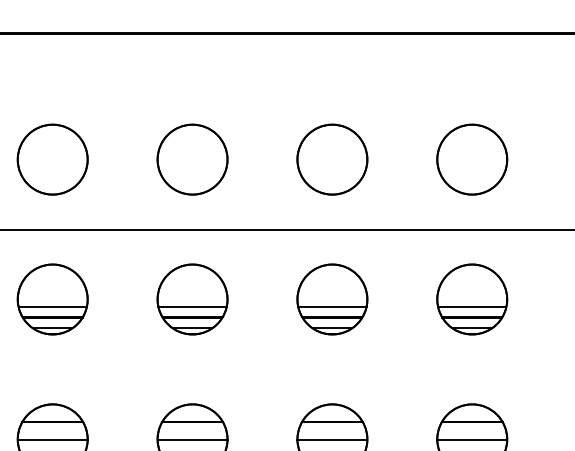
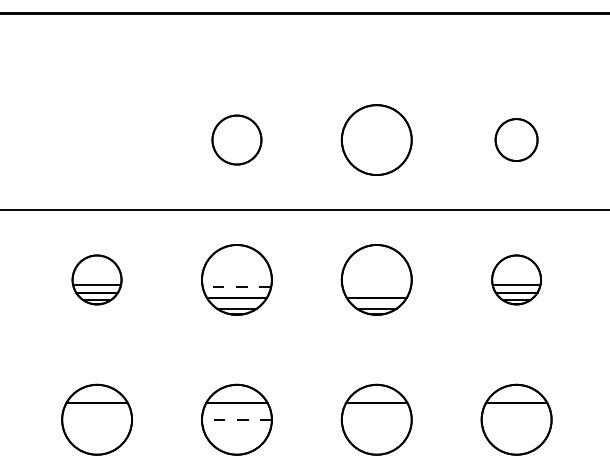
circle: (52, 159) -> (96, 139), removed
circle: (192, 159) -> (236, 139), size x0.7
part: (472, 159) -> (516, 139), size x0.6
part: (52, 299) -> (96, 279), size x0.7
part: (472, 299) -> (516, 279), size x0.7
line: (192, 307) -> (236, 287), solid -> dashed
line: (332, 307) -> (376, 287), removed
line: (53, 440) -> (97, 420), removed
line: (192, 440) -> (236, 420), solid -> dashed
line: (332, 440) -> (376, 420), removed
line: (472, 440) -> (516, 420), removed

